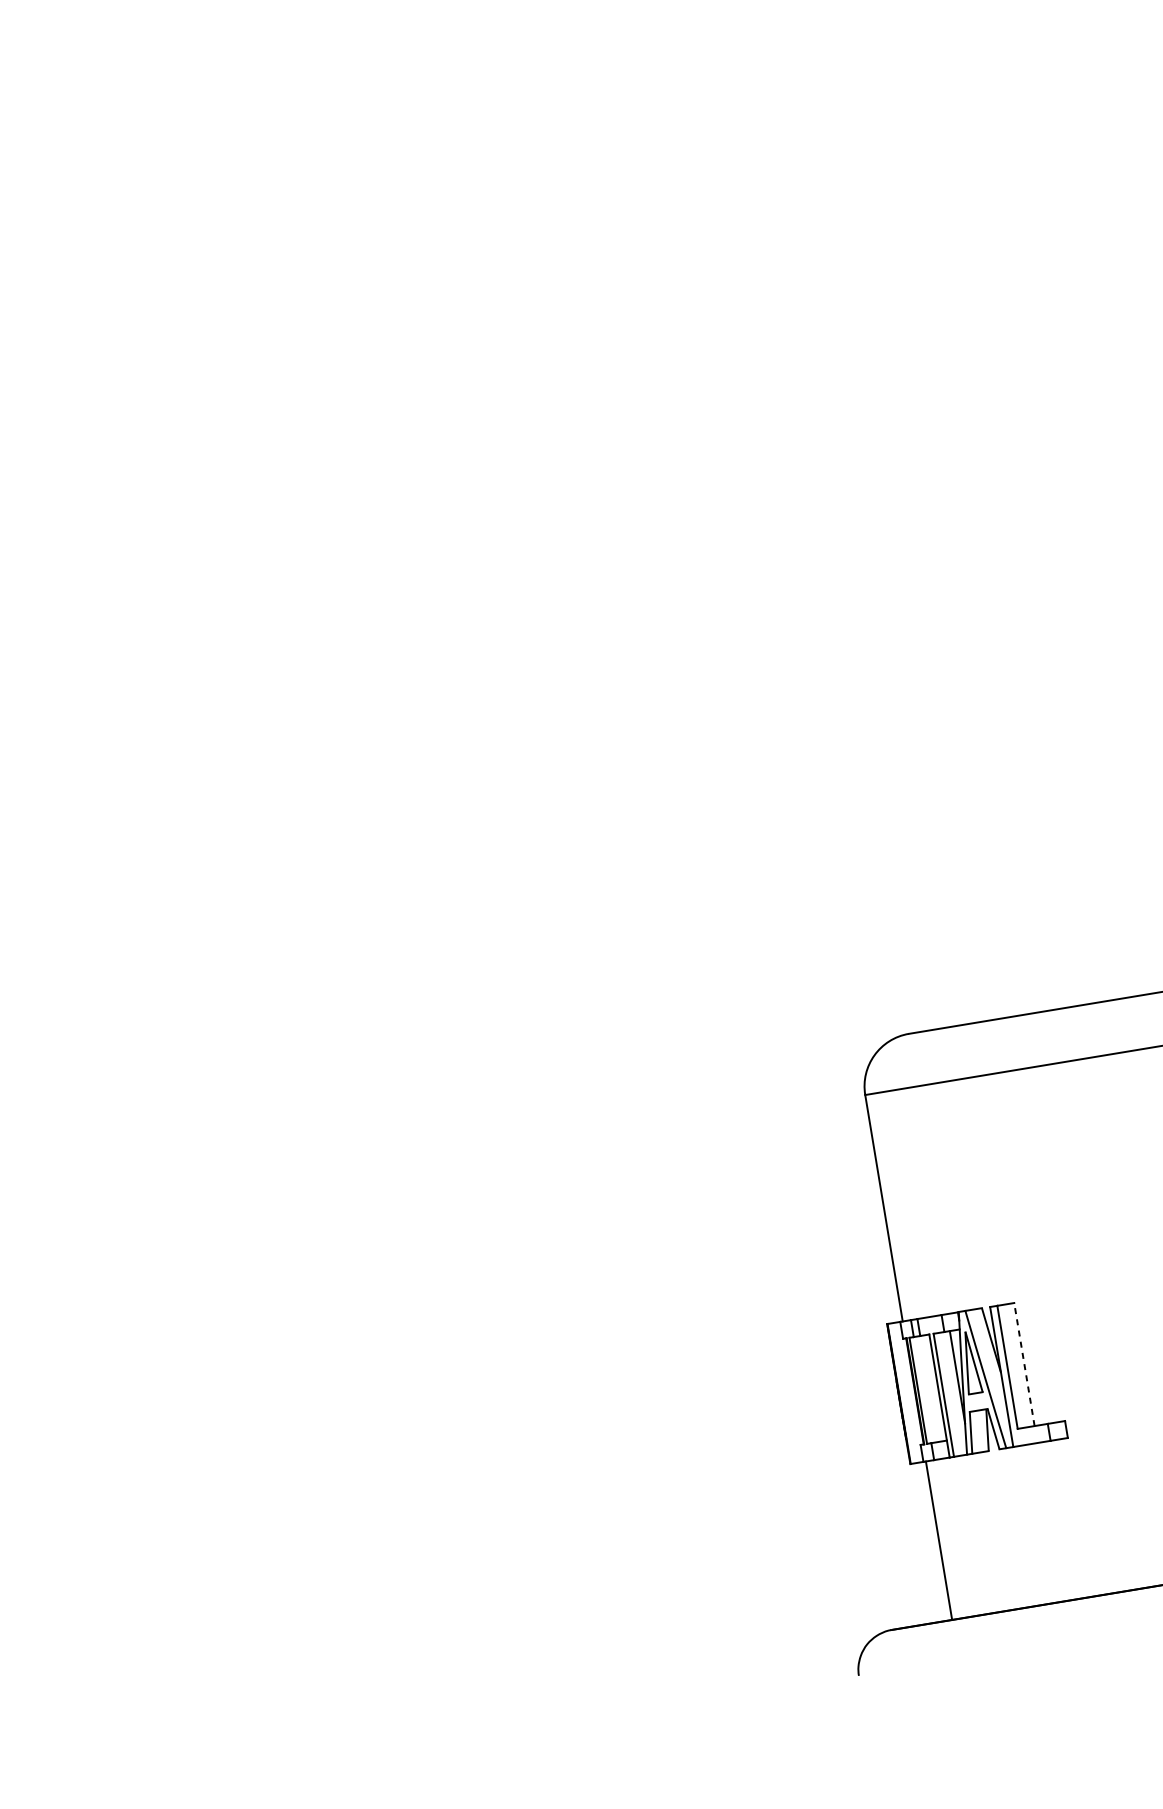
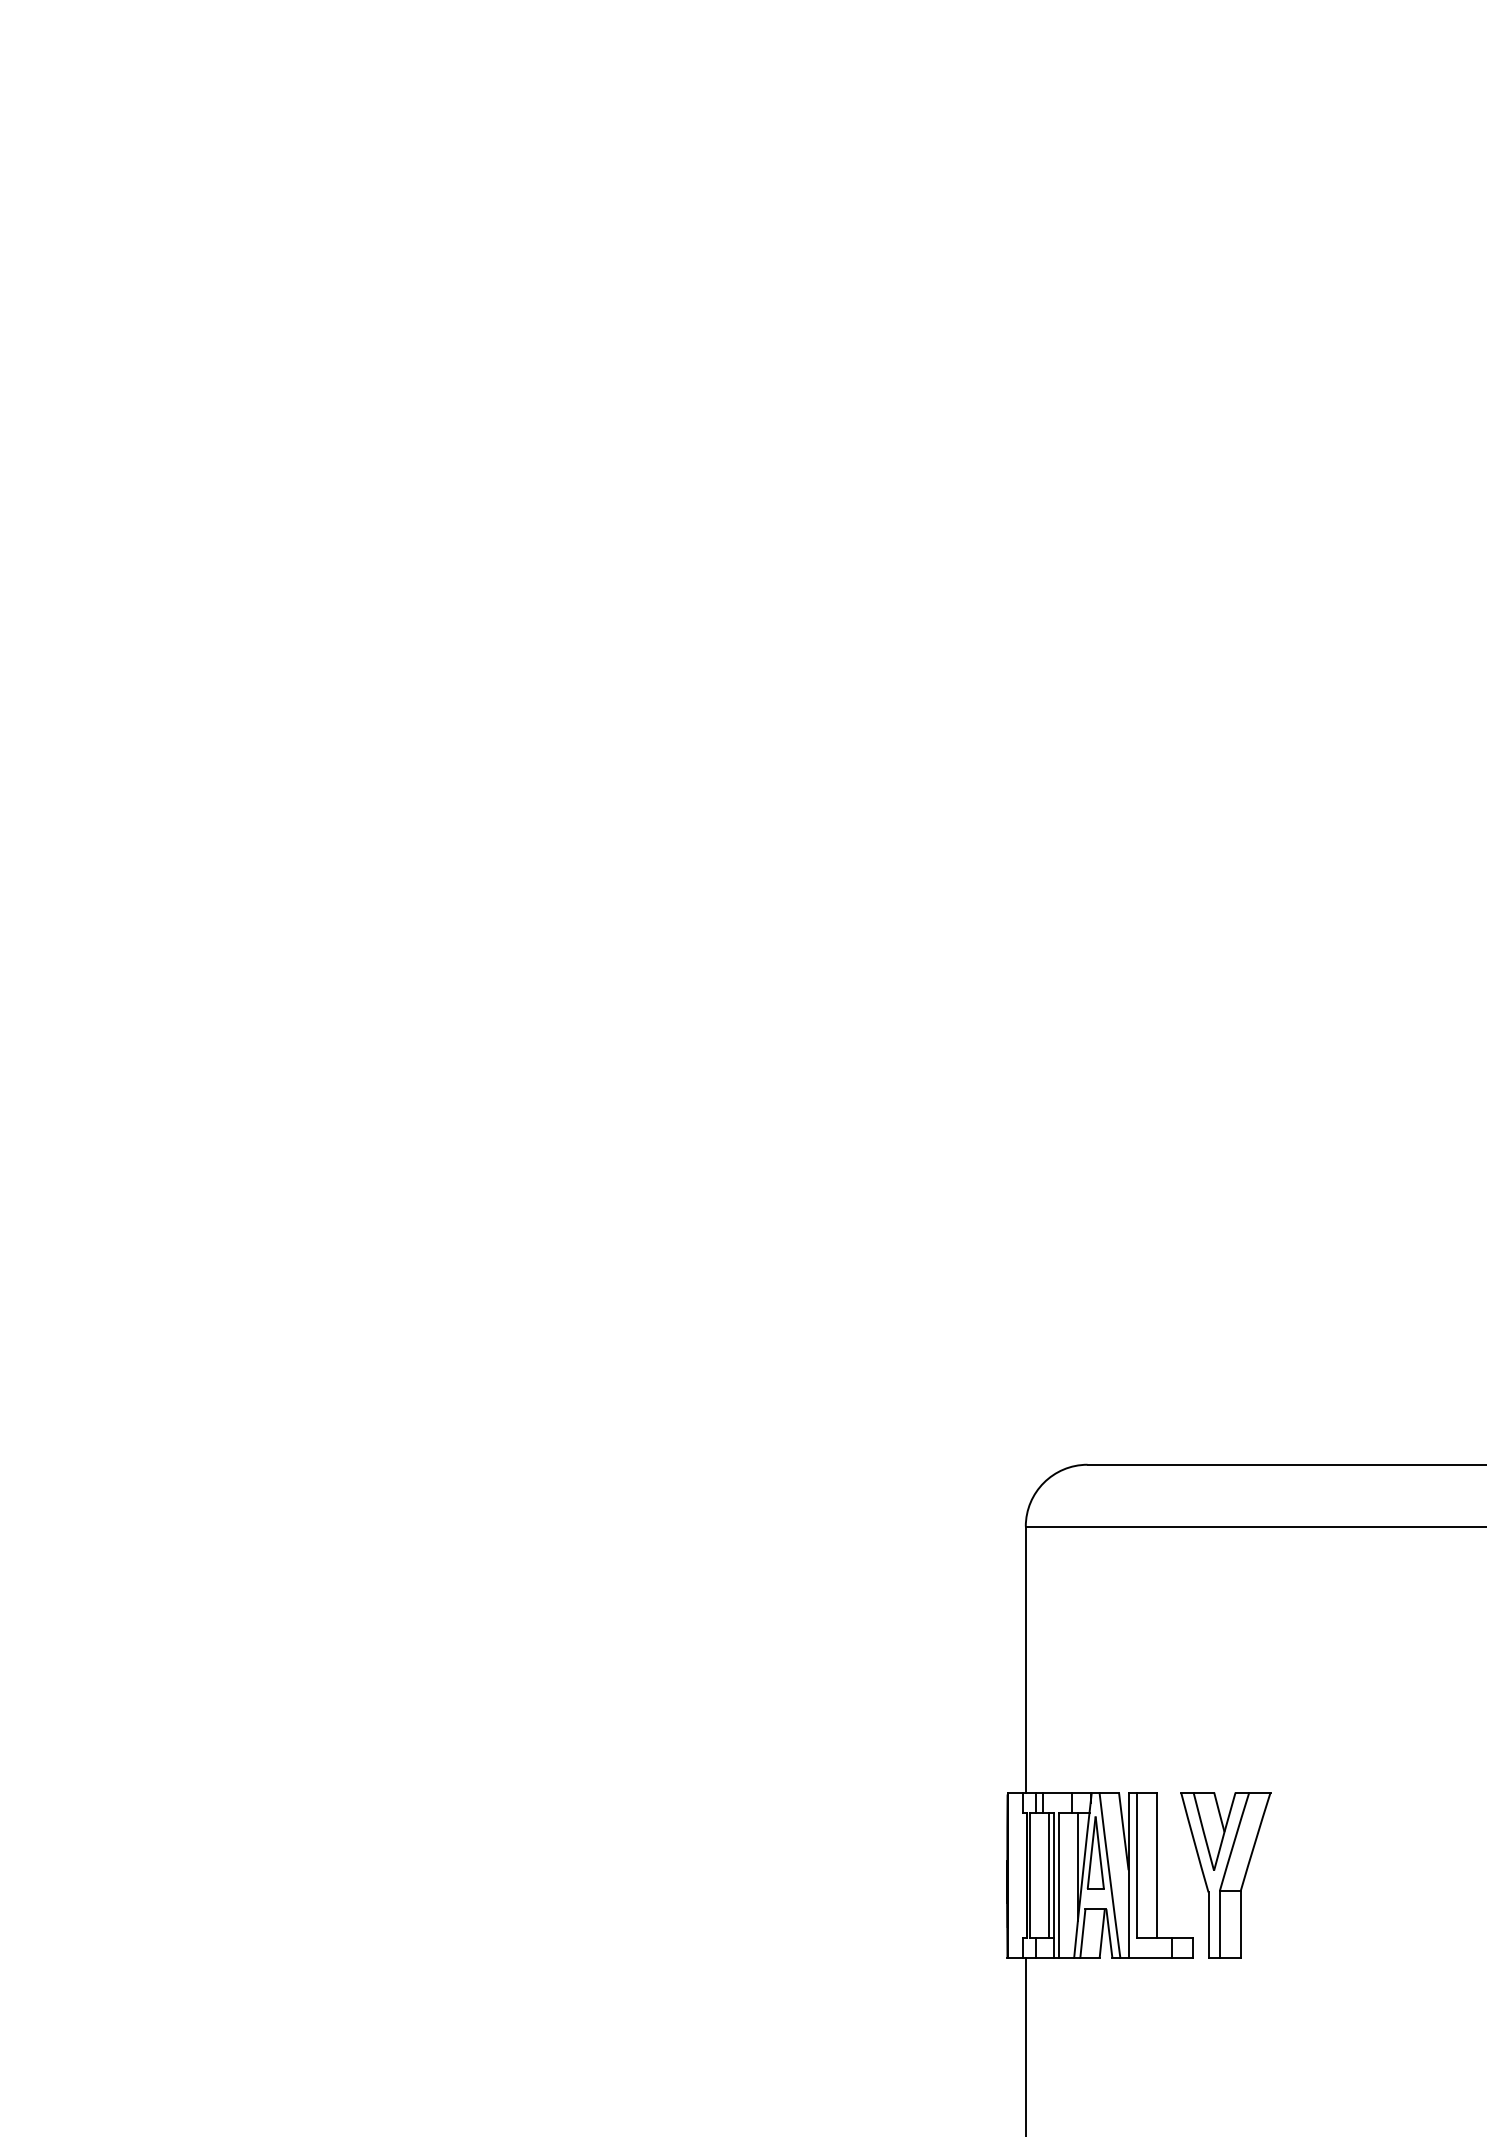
line: (1023, 1363) -> (1156, 1864), dashed -> solid
part: (1084, 1363) -> (1225, 1875), added
line: (934, 1387) -> (1049, 1874), added

